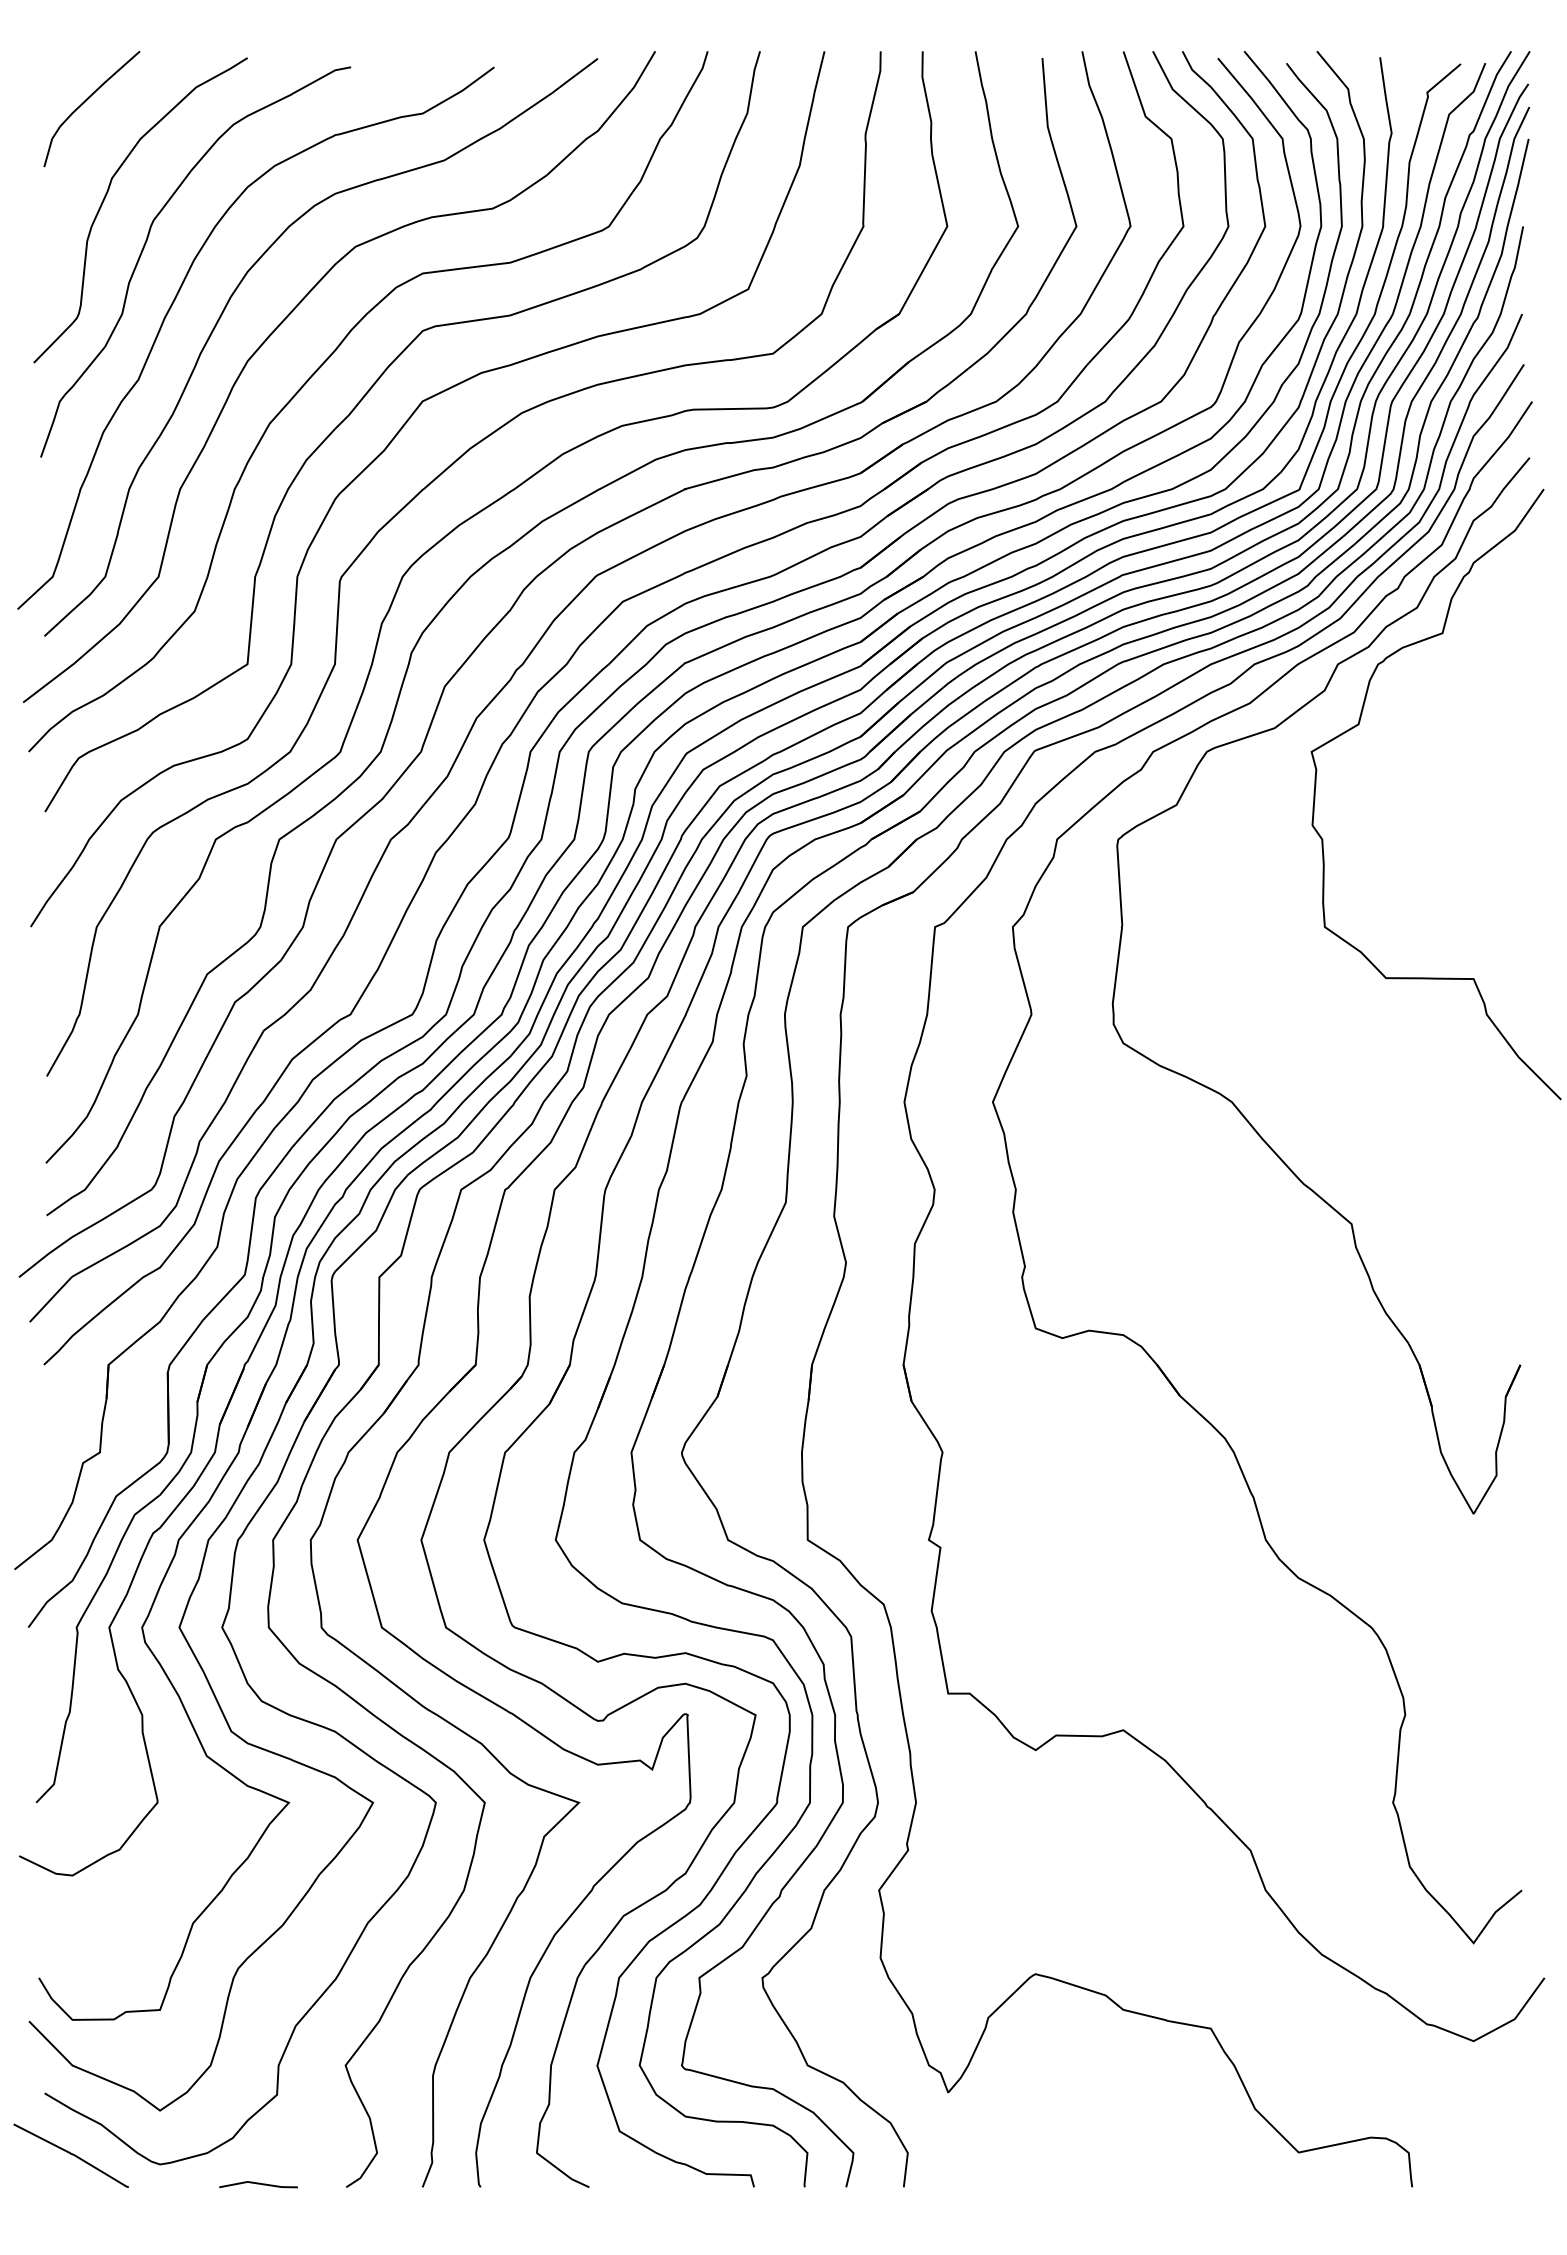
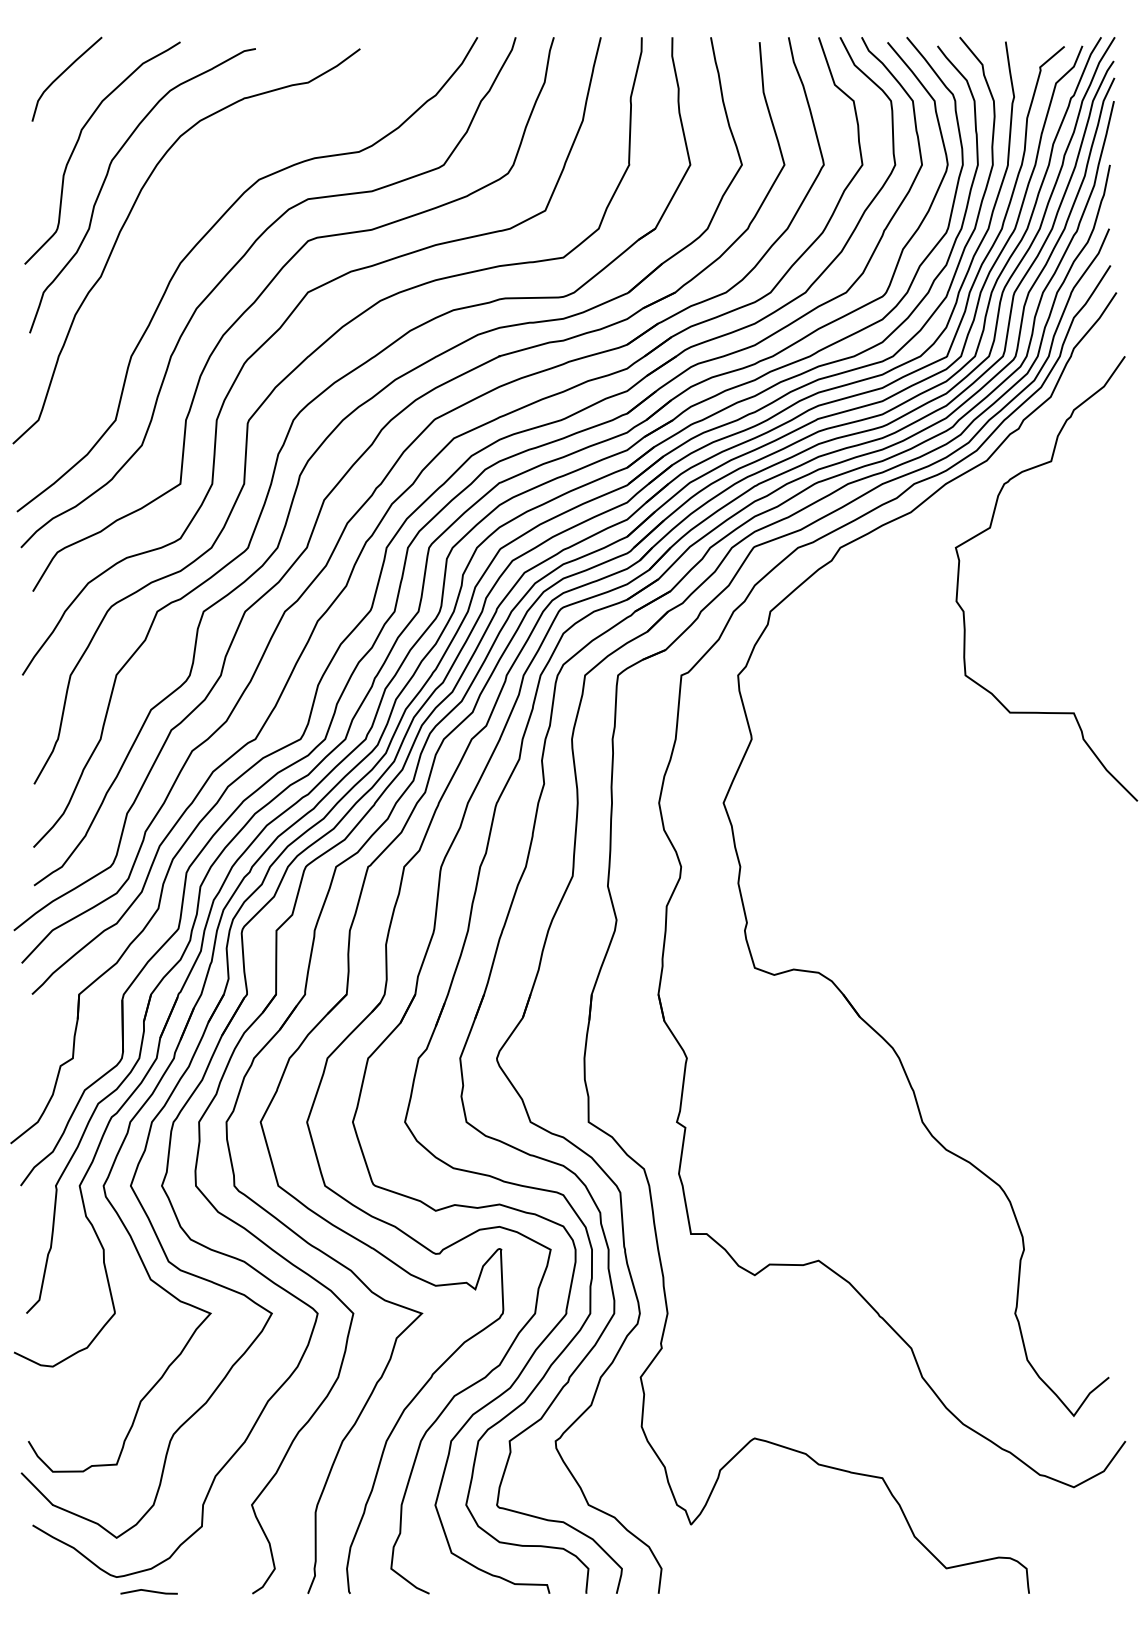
curve: (236, 290) -> (172, 211), removed
part: (1231, 1100) -> (897, 801), removed
curve: (70, 2154) -> (51, 1569), removed
line: (258, 2184) -> (149, 1591), moved

